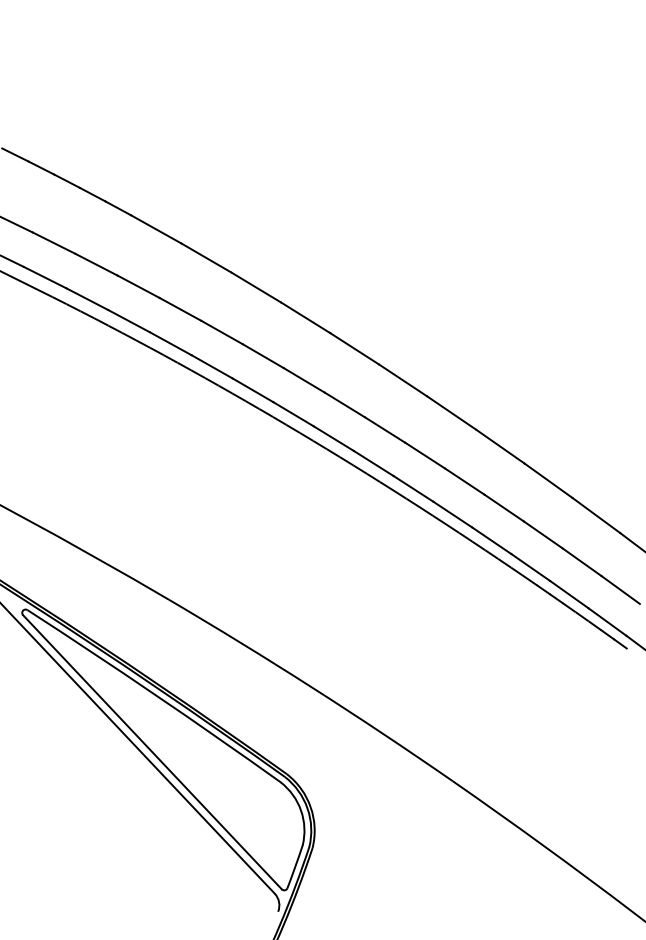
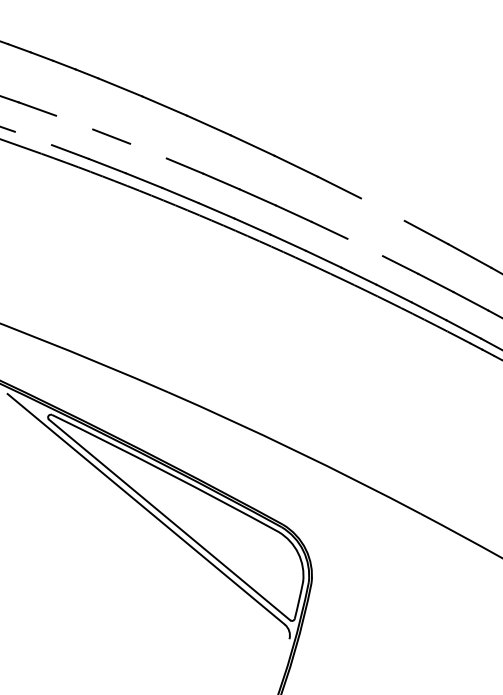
line: (96, 264) -> (74, 122), removed
line: (44, 277) -> (32, 138), removed
line: (180, 308) -> (148, 150), removed
line: (451, 412) -> (382, 209), removed
line: (424, 455) -> (364, 247), removed

